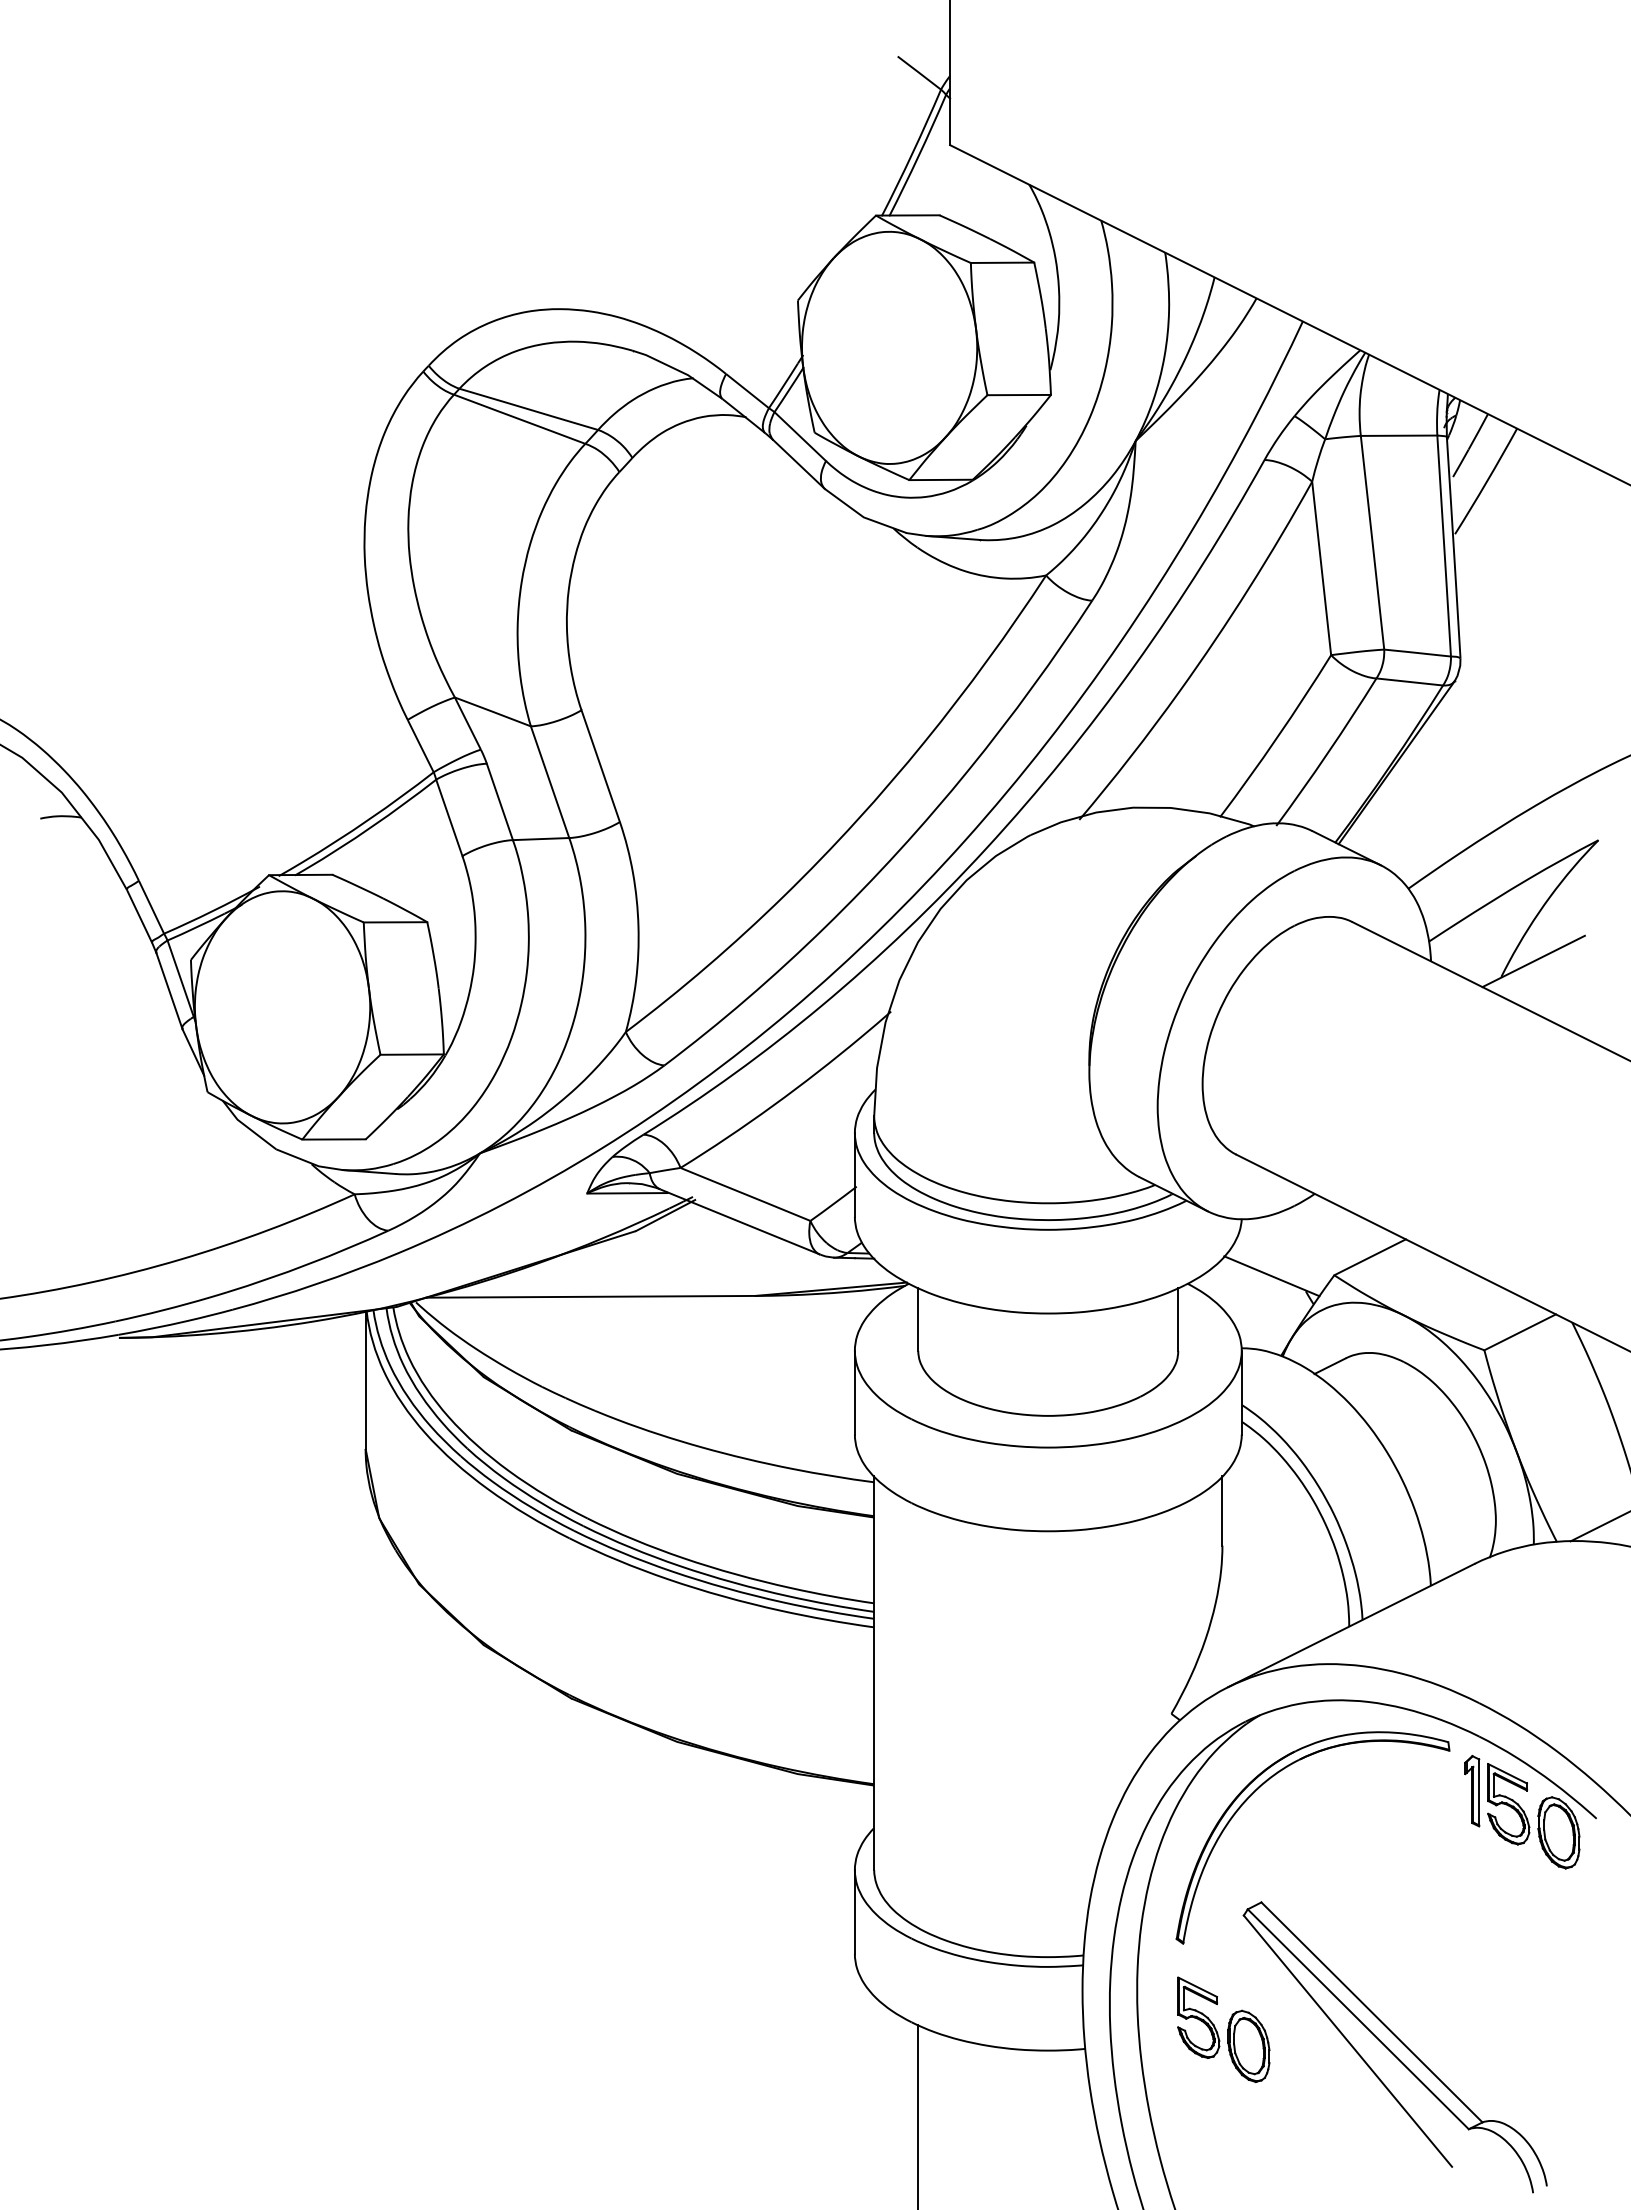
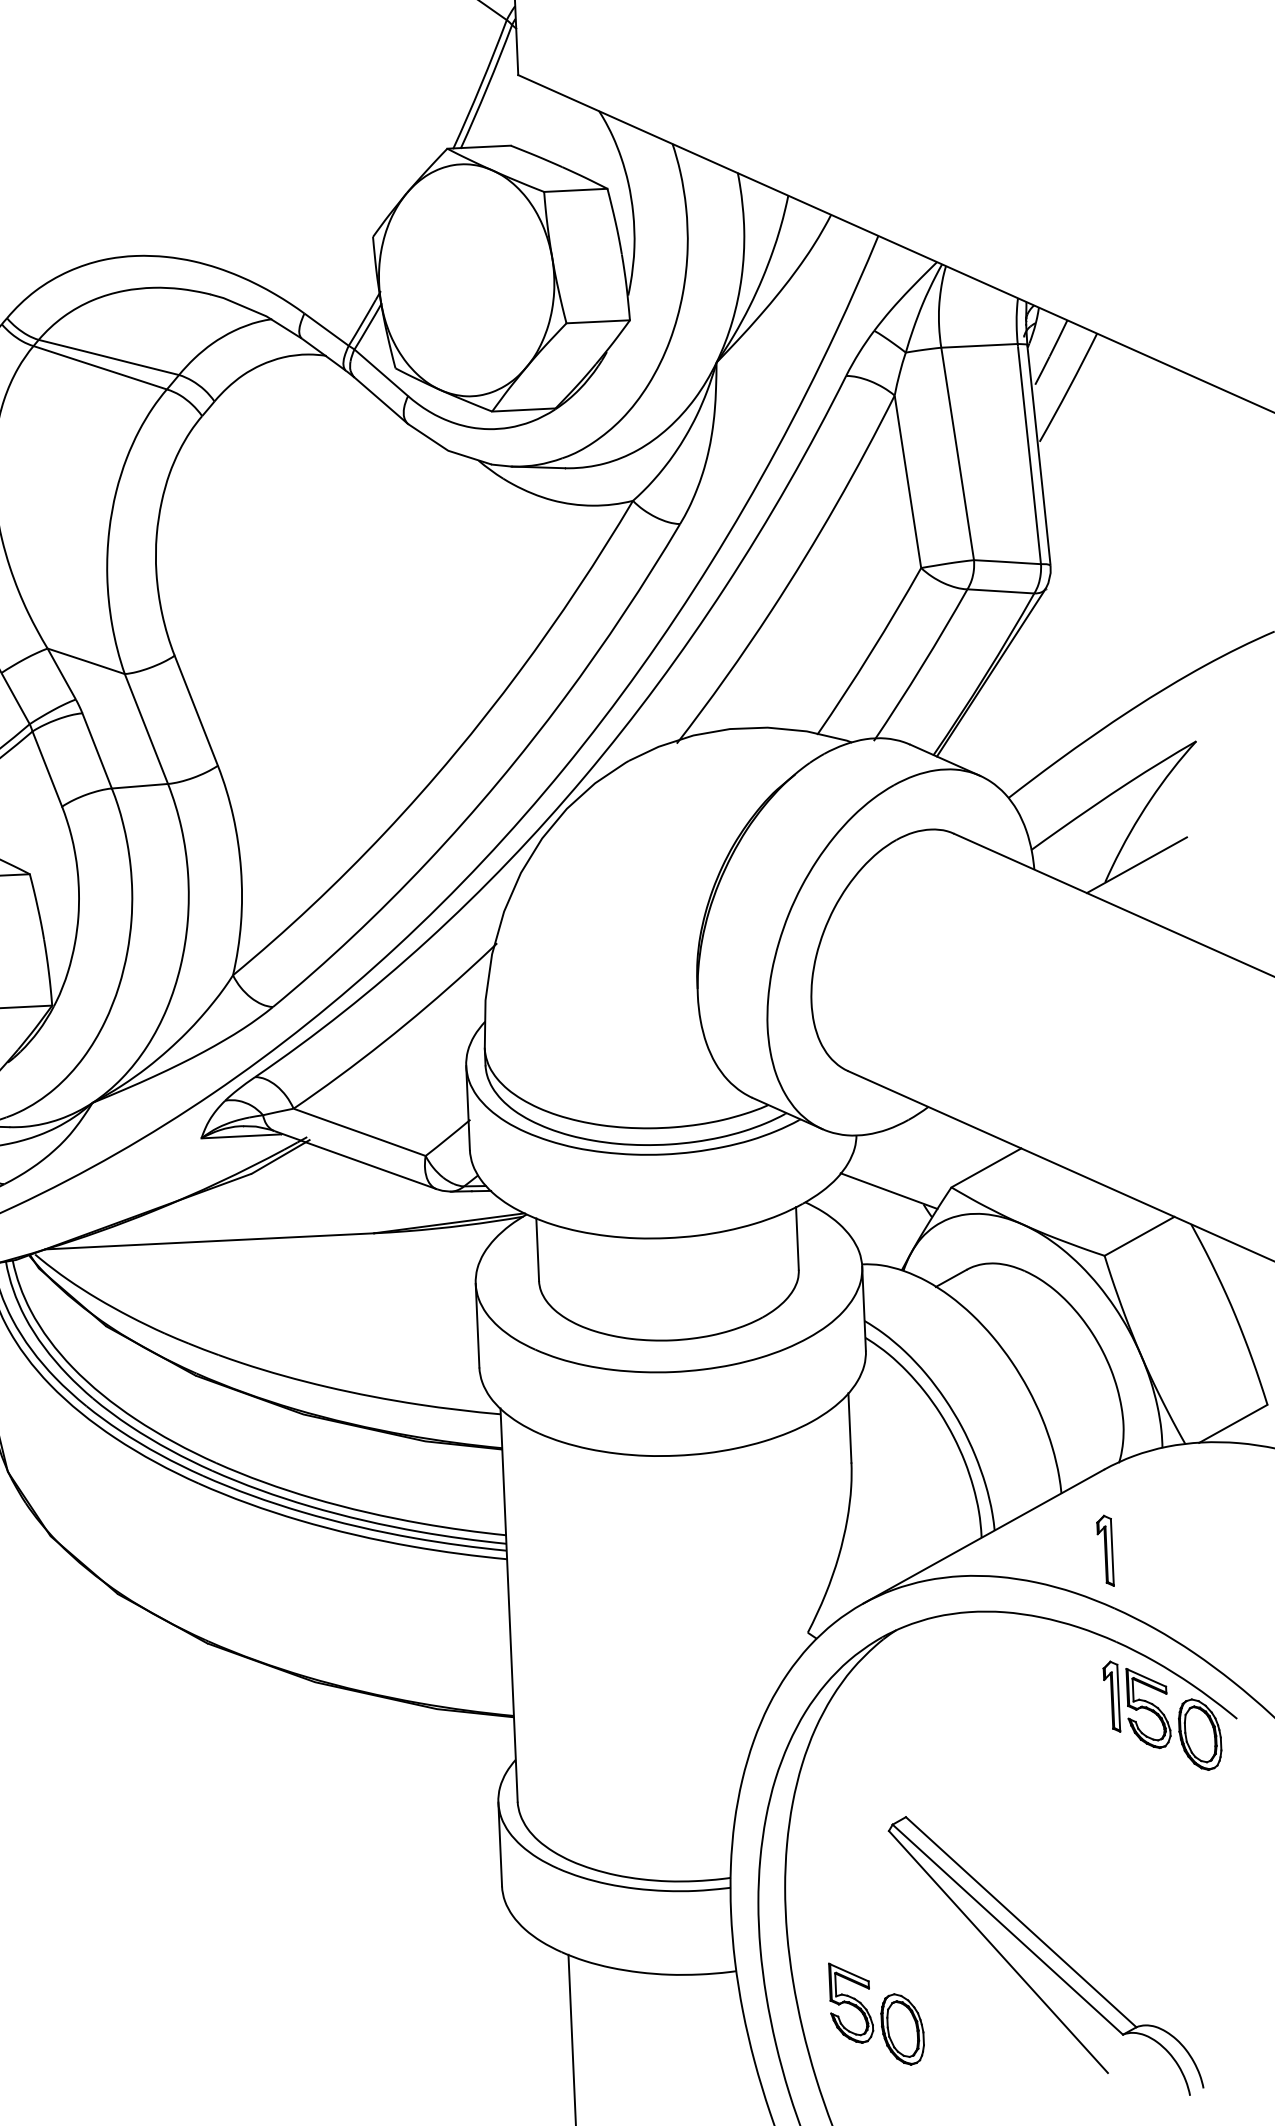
part: (1472, 1645) -> (1105, 1551), added
part: (1265, 1783) -> (904, 1698), removed
part: (1223, 2029) -> (876, 2013), moved

